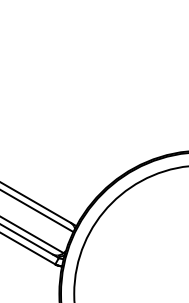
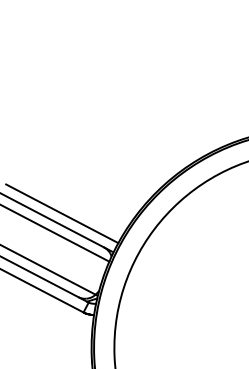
line: (43, 199) -> (61, 213), added

